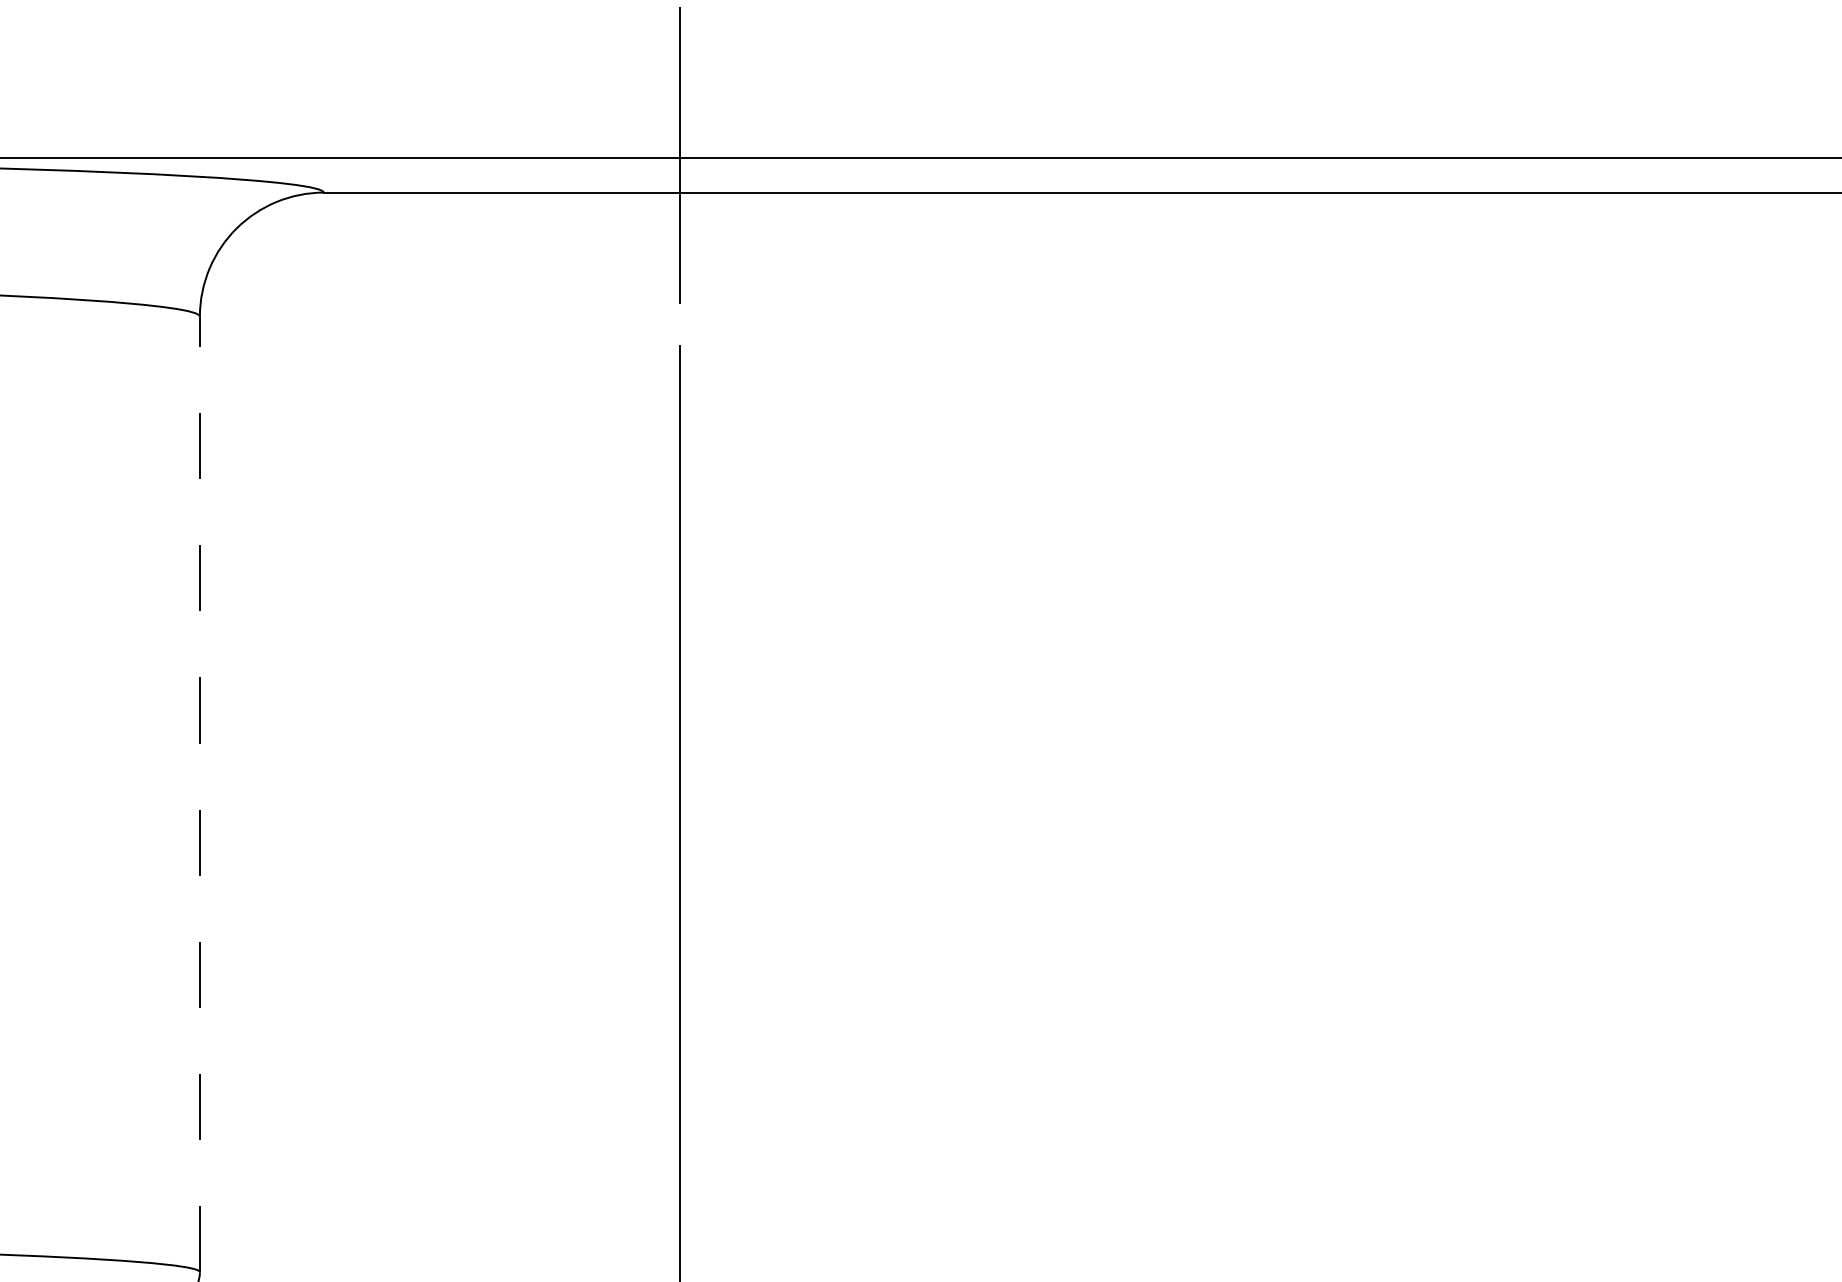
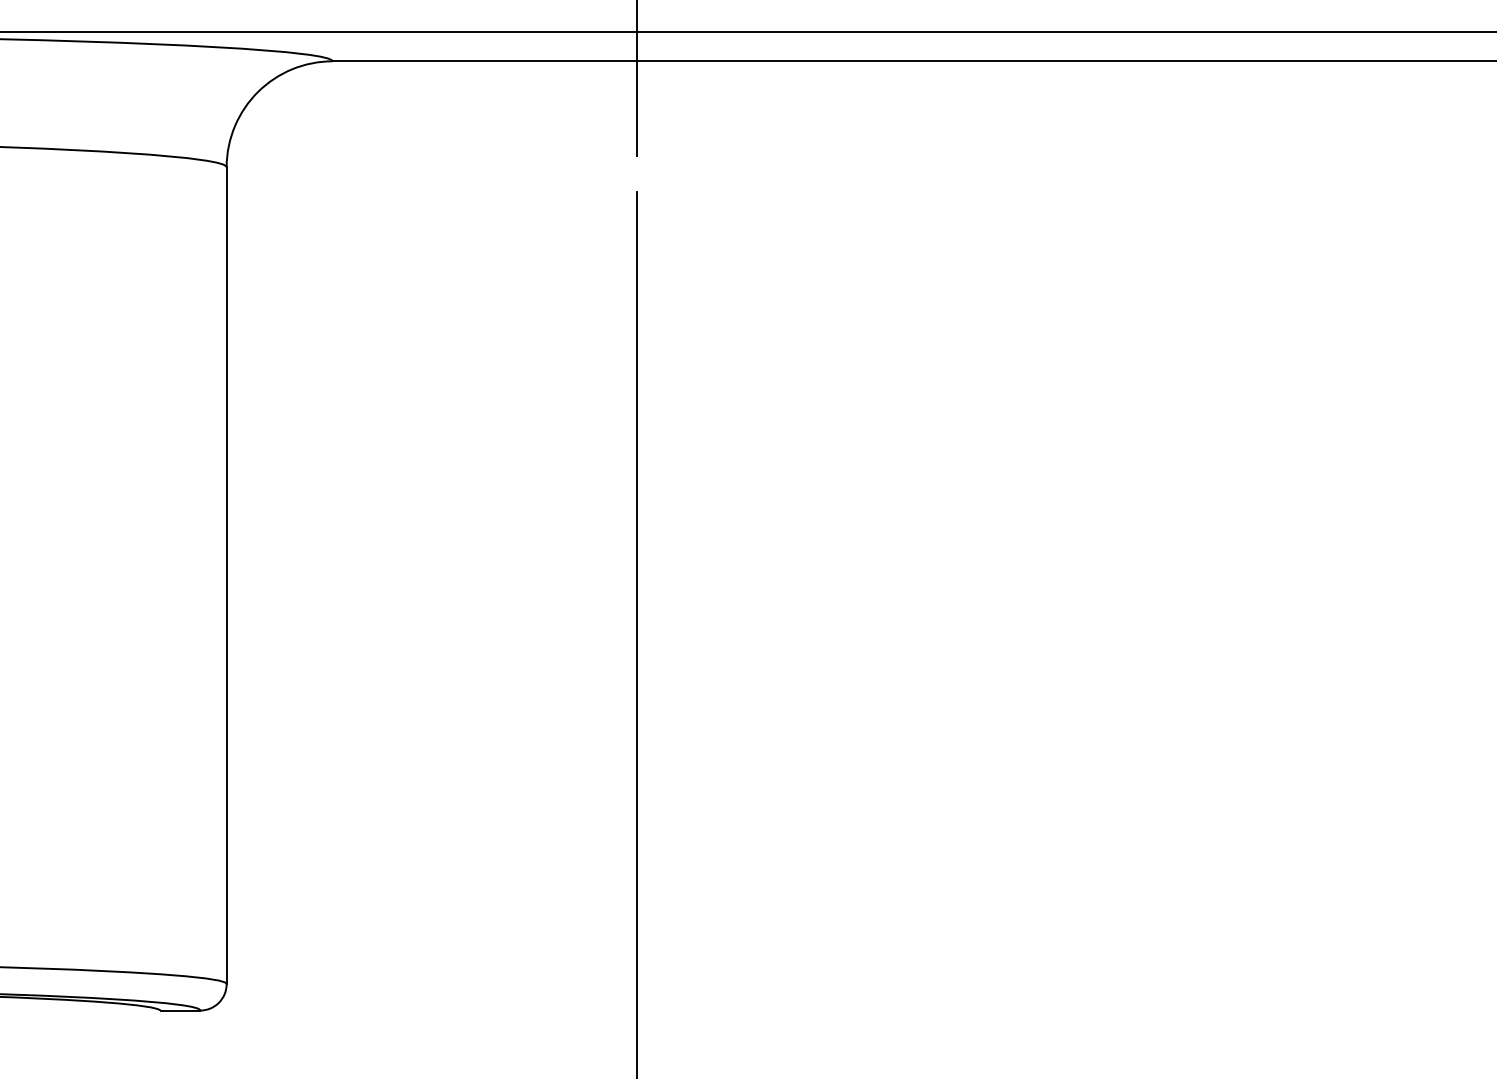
line: (199, 794) -> (226, 575), dashed -> solid

